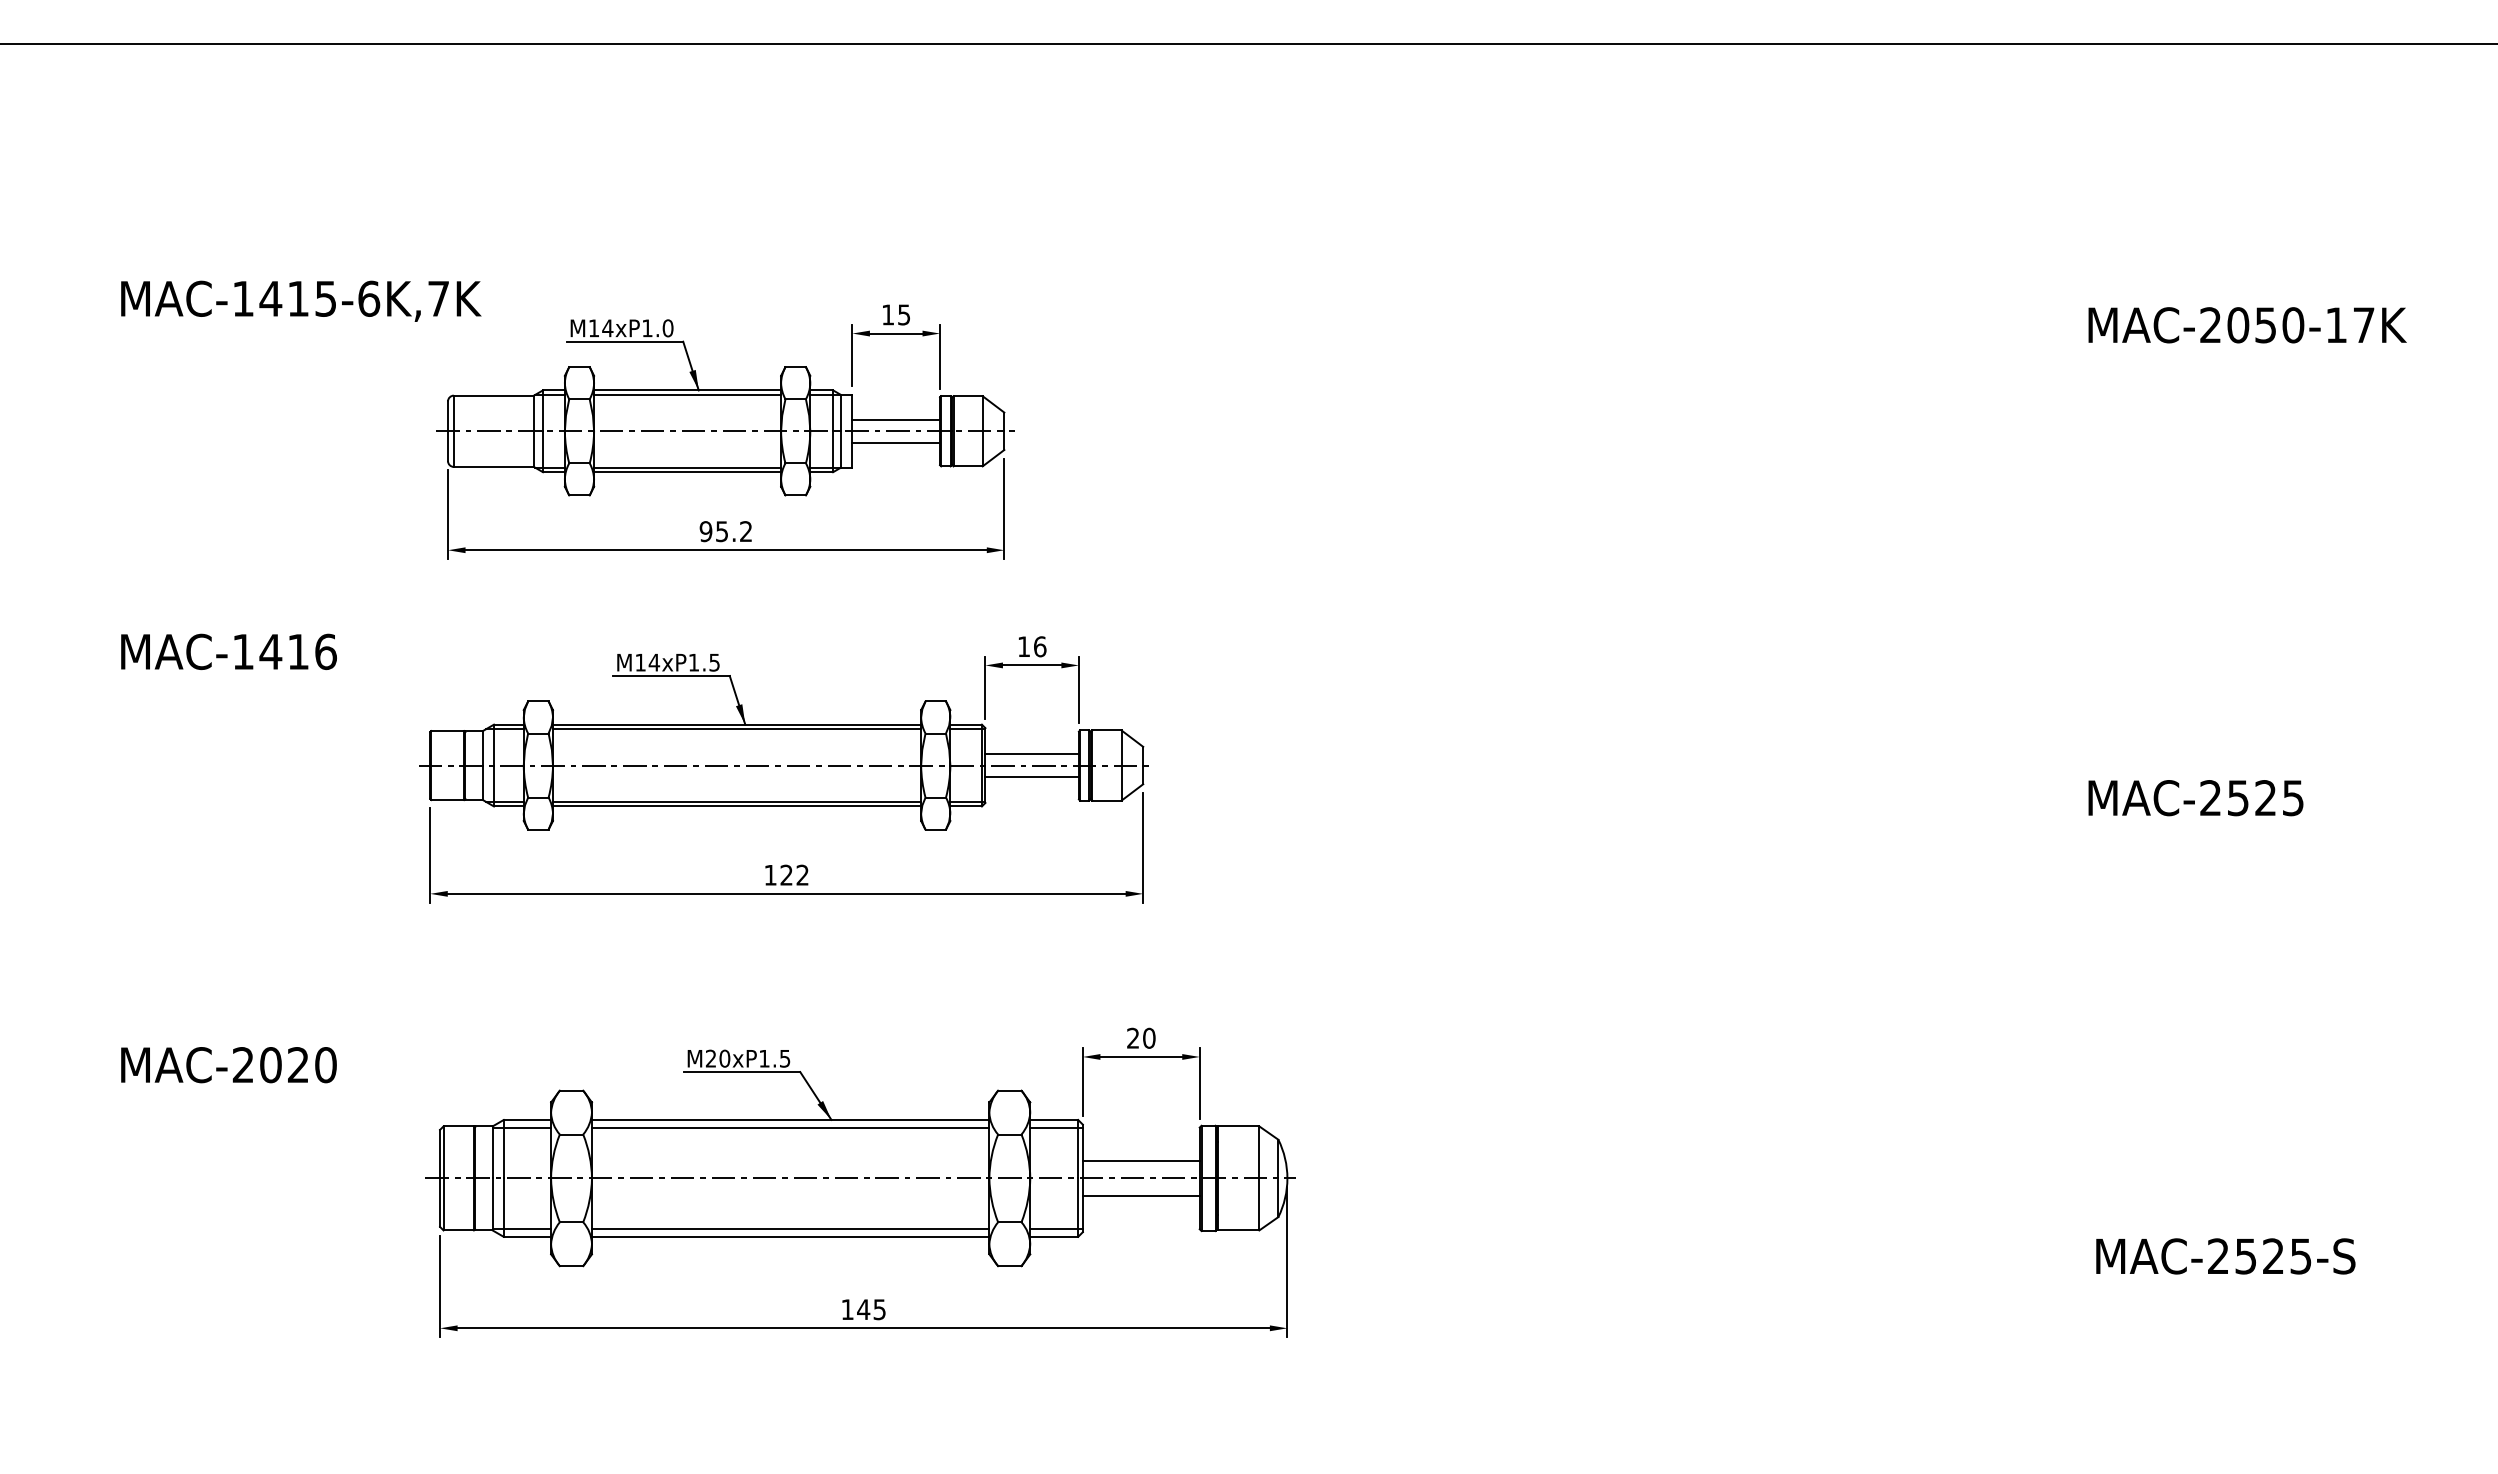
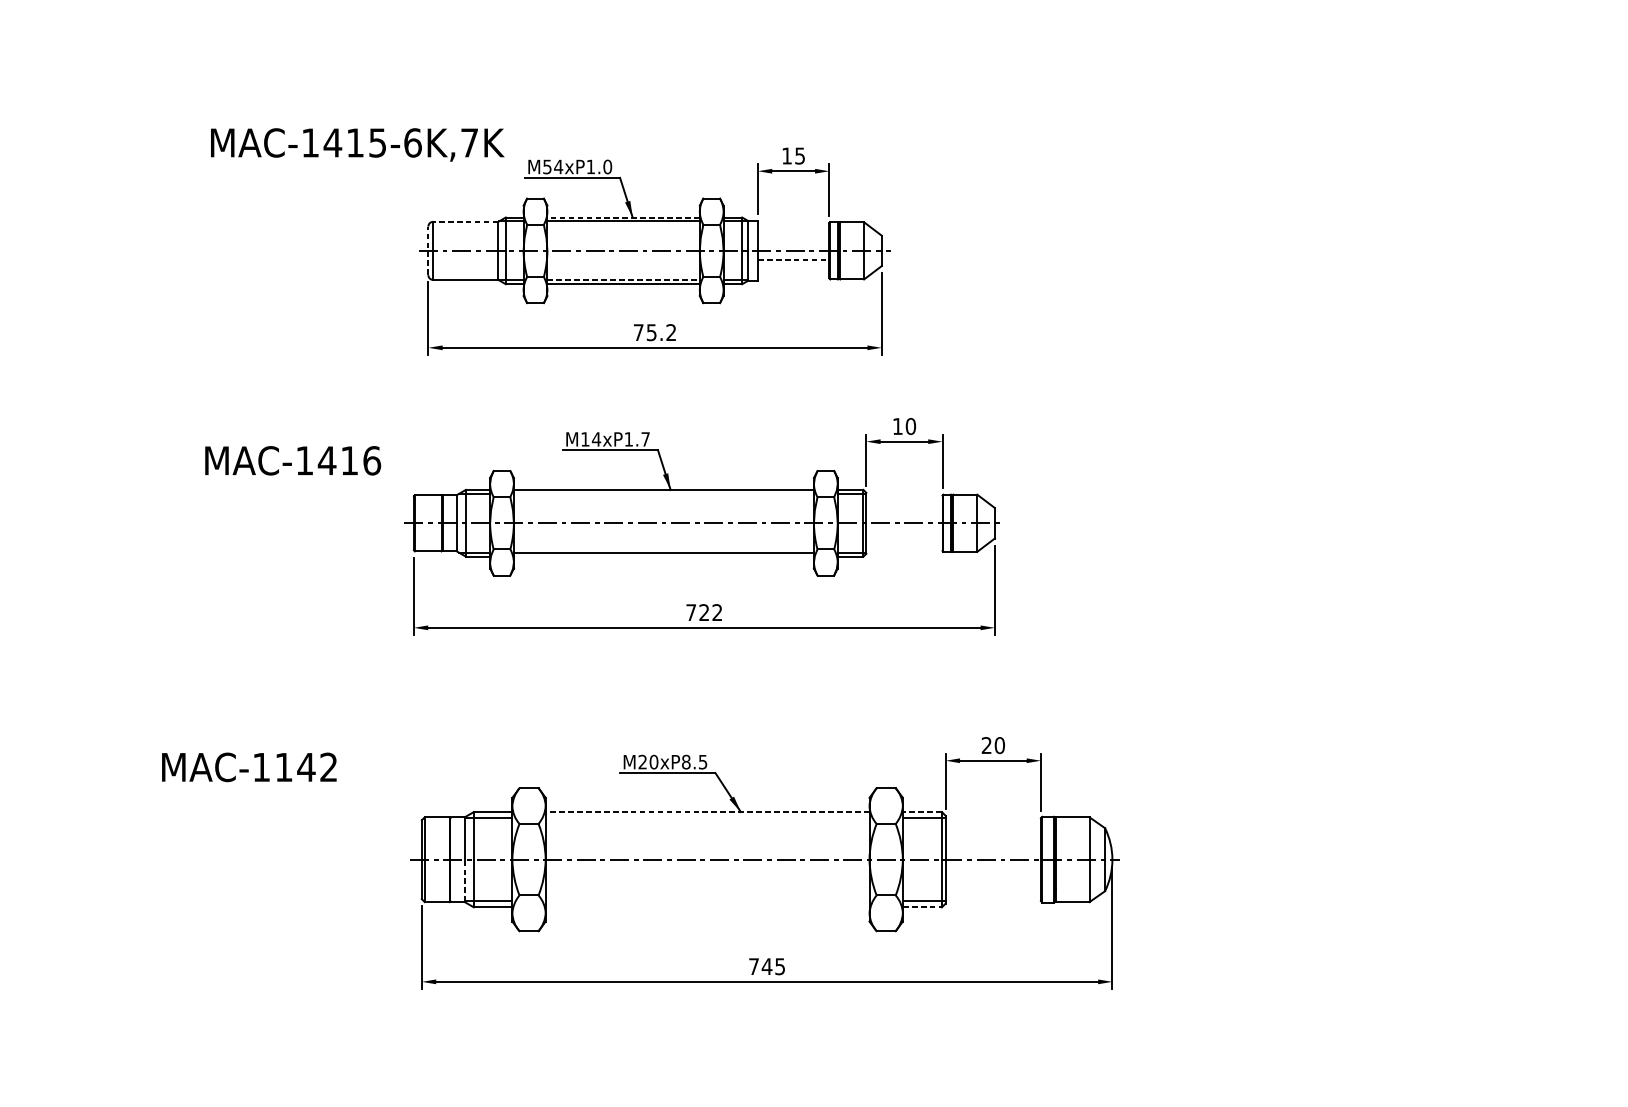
text: (301, 300) -> (357, 144), moved
text: (594, 328) -> (547, 167), M14xP1.0 -> M54xP1.0
line: (687, 390) -> (623, 217), solid -> dashed
line: (493, 395) -> (465, 221), solid -> dashed
line: (896, 419) -> (793, 241), removed
line: (448, 431) -> (428, 251), solid -> dashed
line: (896, 442) -> (793, 260), solid -> dashed
line: (687, 467) -> (623, 280), solid -> dashed
text: (705, 531) -> (638, 332), 95.2 -> 75.2
text: (1039, 646) -> (910, 426), 16 -> 10
text: (228, 651) -> (292, 460), moved
text: (714, 662) -> (645, 439), M14xP1.5 -> M14xP1.7
line: (736, 729) -> (663, 493), removed
line: (1031, 753) -> (903, 513), removed
line: (1031, 777) -> (903, 533), removed
line: (736, 806) -> (663, 556), removed
text: (770, 875) -> (691, 612), 122 -> 722
text: (764, 1058) -> (686, 761), M20xP1.5 -> M20xP8.5
text: (284, 1065) -> (295, 767), MAC-2020 -> MAC-1142
line: (790, 1119) -> (707, 811), solid -> dashed
line: (1054, 1119) -> (922, 811), solid -> dashed
line: (790, 1127) -> (707, 818), removed
line: (1140, 1160) -> (992, 845), removed
line: (1140, 1195) -> (992, 873), removed
line: (492, 1203) -> (464, 880), solid -> dashed
line: (790, 1229) -> (707, 901), removed
line: (790, 1236) -> (707, 907), removed
line: (1054, 1236) -> (922, 907), solid -> dashed
text: (847, 1309) -> (753, 966), 145 -> 745

